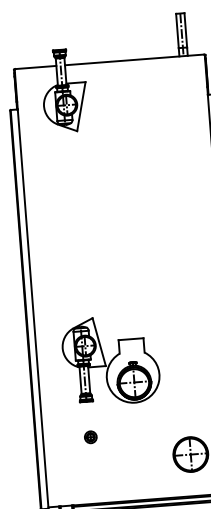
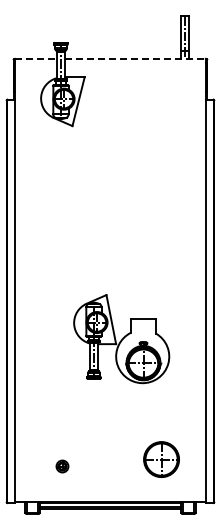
line: (135, 59) -> (136, 58), solid -> dashed
line: (35, 67) -> (35, 58), solid -> dashed
part: (110, 361) -> (121, 339), moved
part: (90, 437) -> (62, 466), moved

